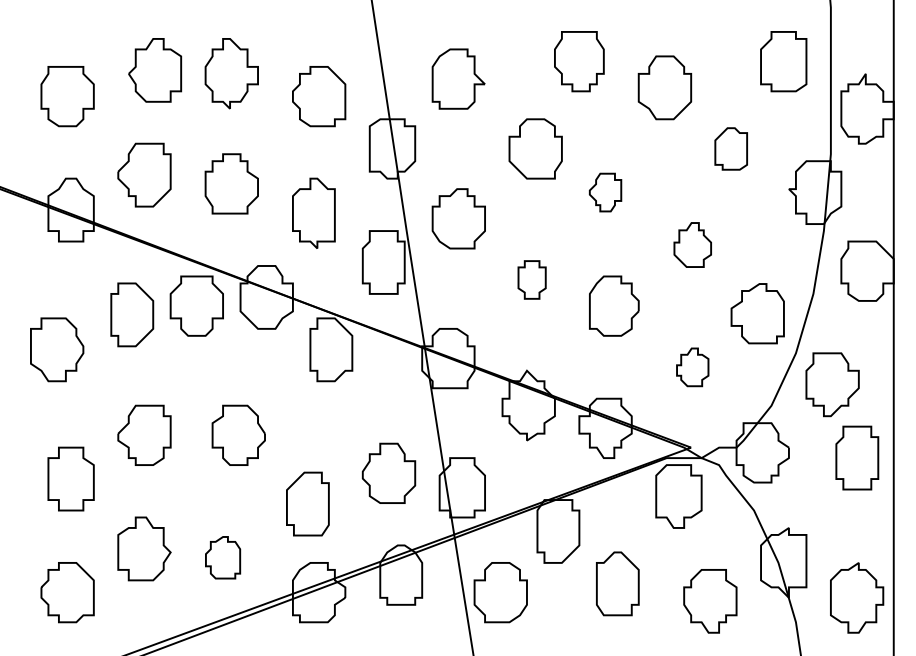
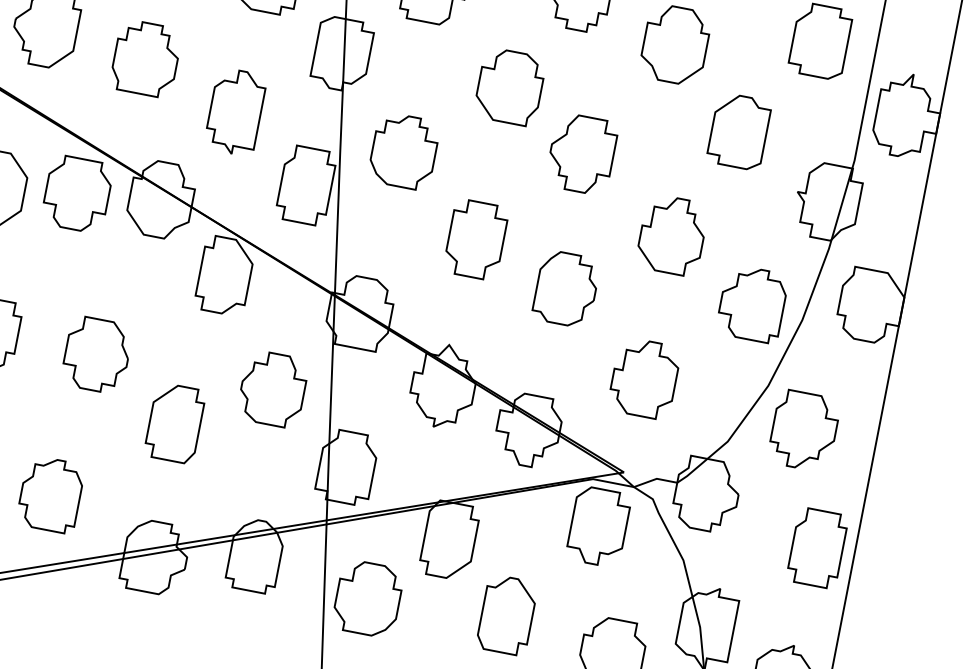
part: (730, 148) -> (738, 130), size x1.43
part: (605, 192) -> (581, 154), size x1.67
part: (692, 244) -> (671, 234), size x1.43
part: (531, 279) -> (475, 239), size x1.67
part: (757, 313) -> (752, 303), moved
part: (692, 367) -> (643, 378), size x1.67
part: (857, 457) -> (817, 547), moved
part: (388, 472) -> (272, 388), moved
part: (307, 503) -> (174, 422), moved
part: (222, 557) -> (50, 494), size x1.43

